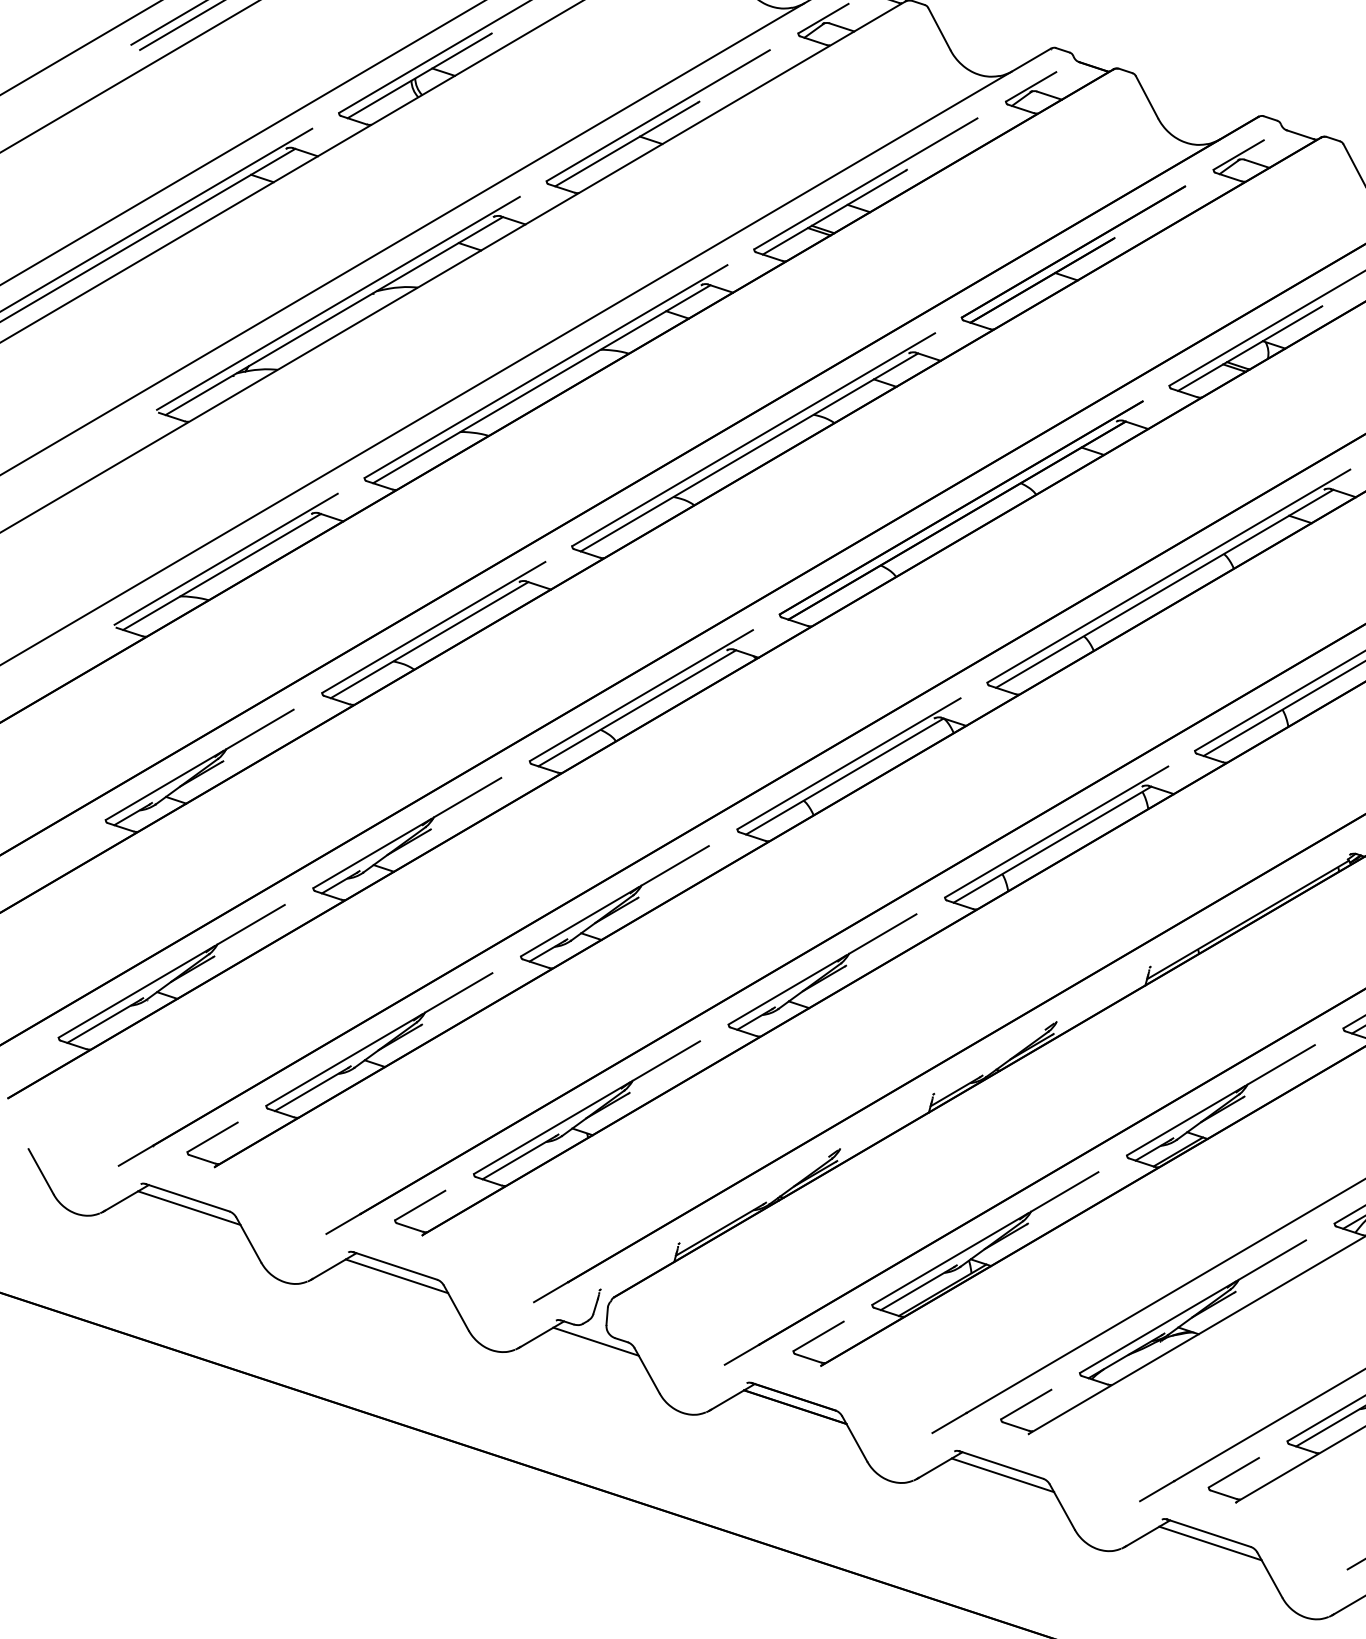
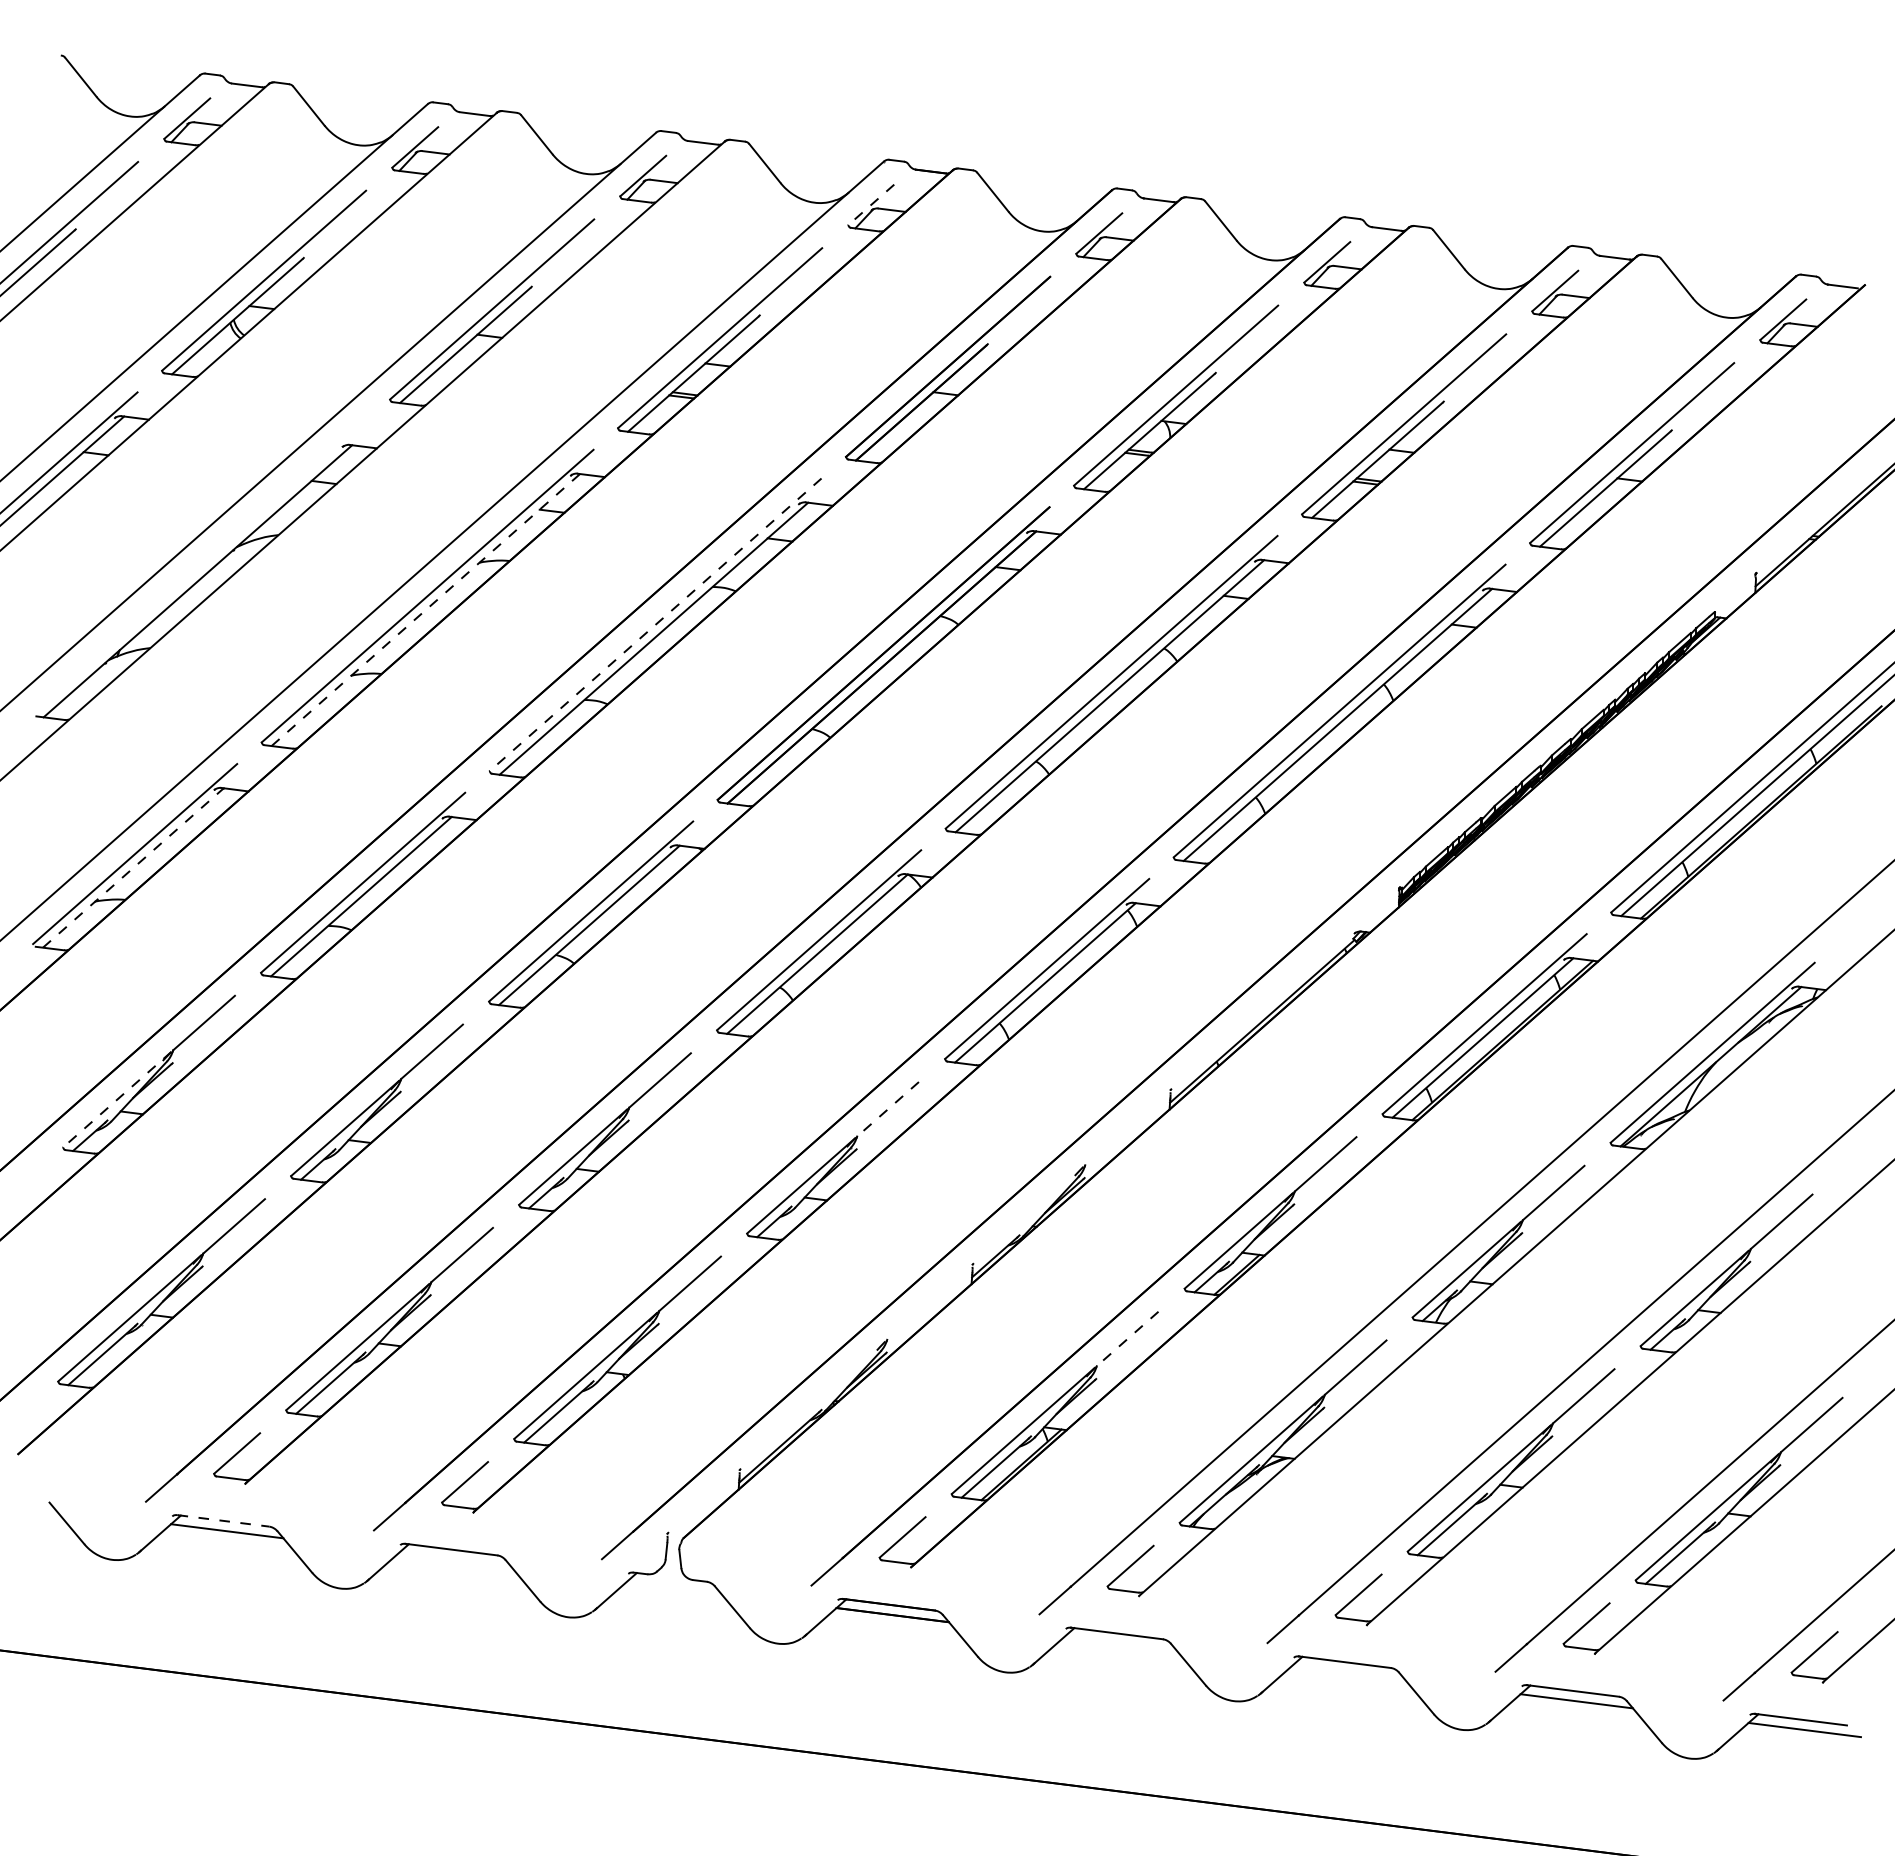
line: (1031, 86) -> (871, 204), solid -> dashed
line: (338, 303) -> (199, 567), removed
line: (541, 383) -> (425, 609), solid -> dashed
line: (753, 440) -> (655, 625), solid -> dashed
line: (222, 571) -> (133, 867), solid -> dashed
line: (164, 785) -> (116, 1099), solid -> dashed
line: (882, 934) -> (887, 1109), solid -> dashed
line: (1064, 1192) -> (1127, 1339), solid -> dashed
line: (188, 1197) -> (224, 1520), solid -> dashed
line: (397, 1275) -> (455, 1559), removed
line: (595, 1341) -> (673, 1587), removed
line: (1002, 1474) -> (1120, 1643), removed
line: (1210, 1543) -> (1348, 1672), removed

